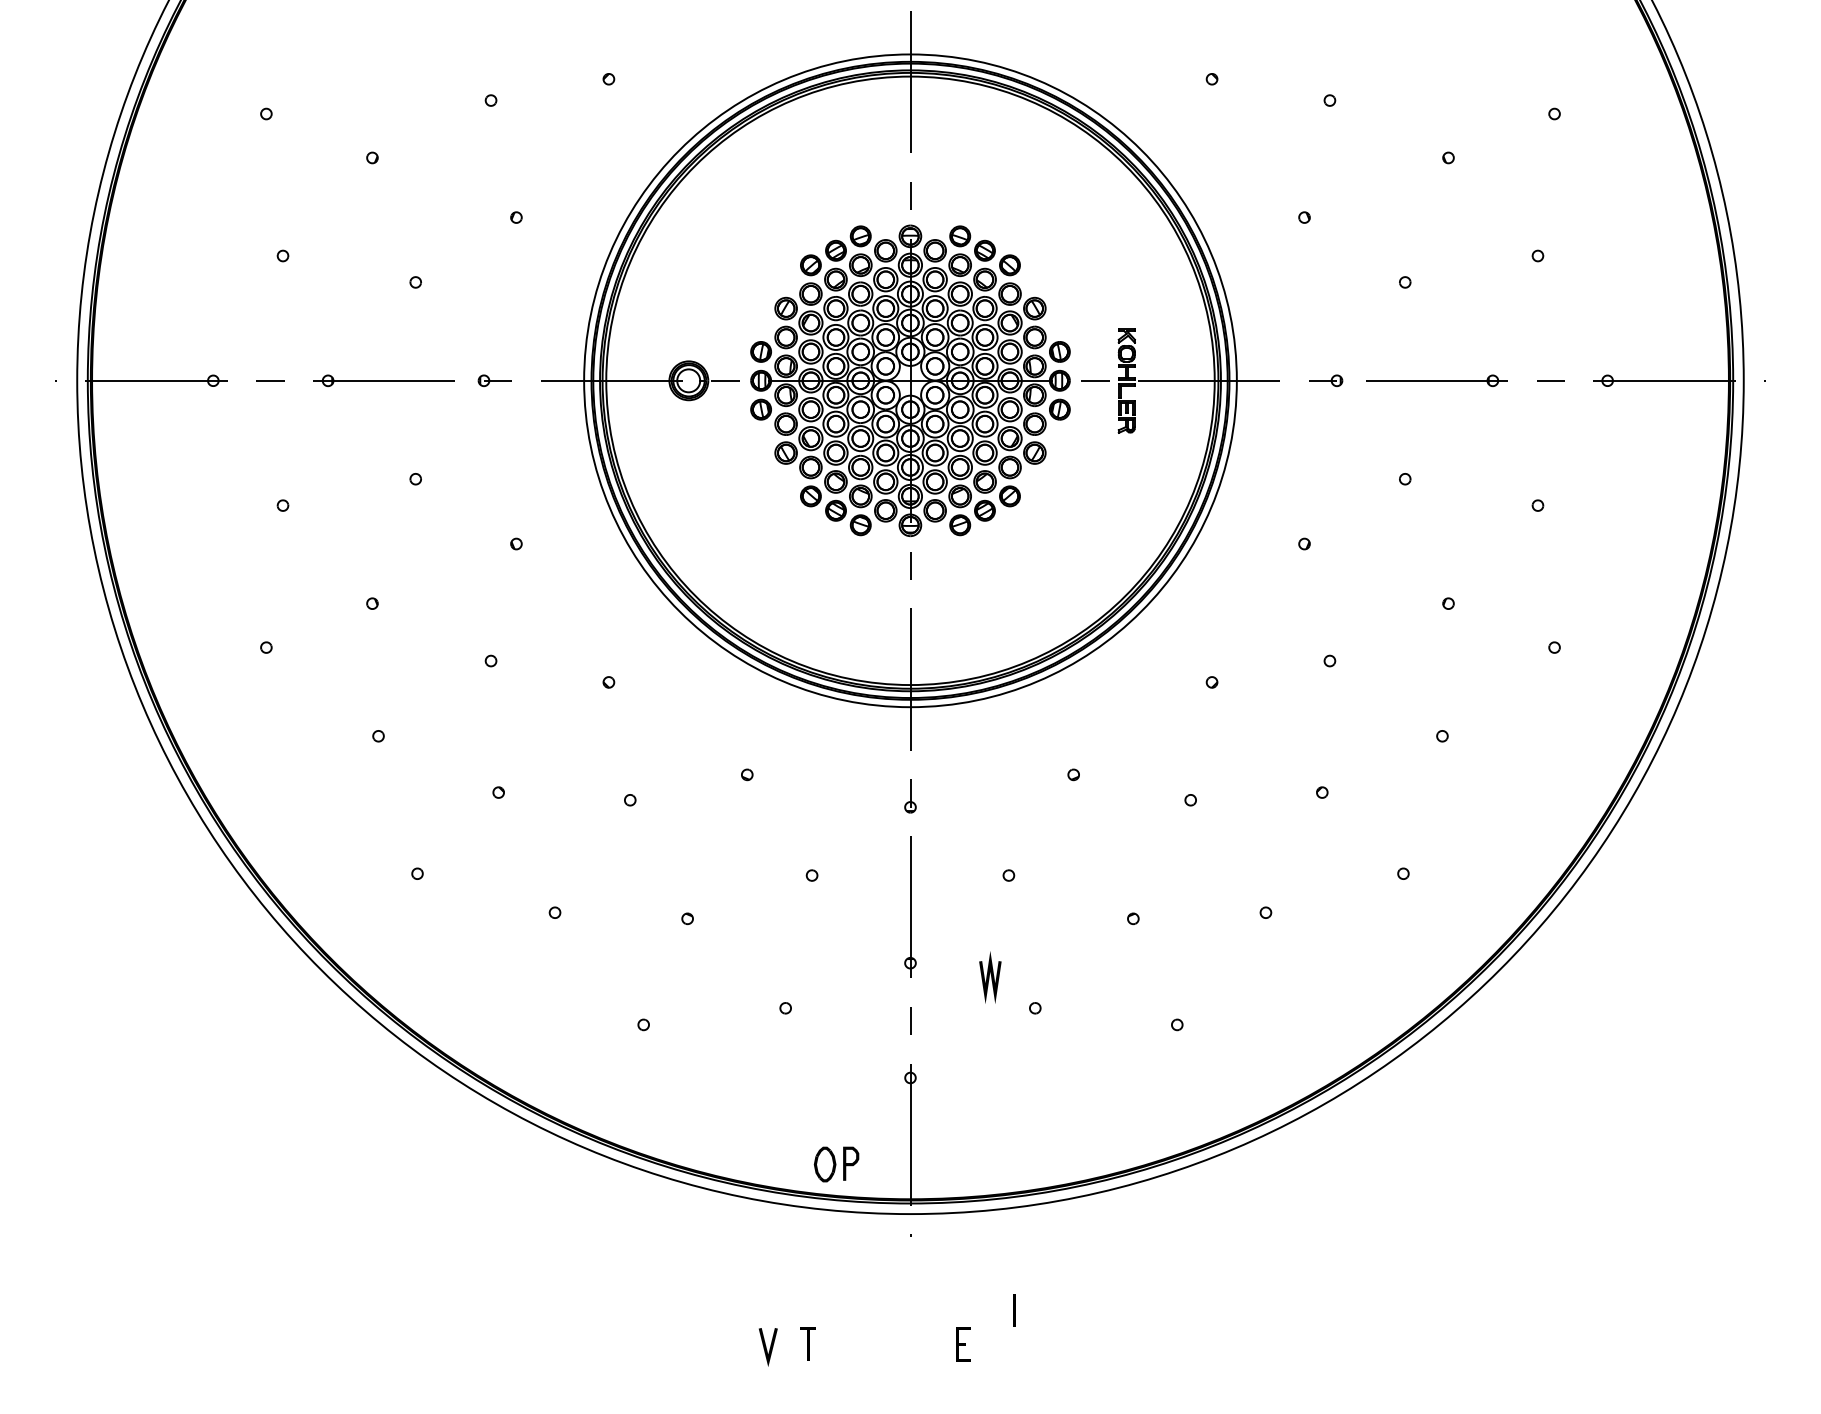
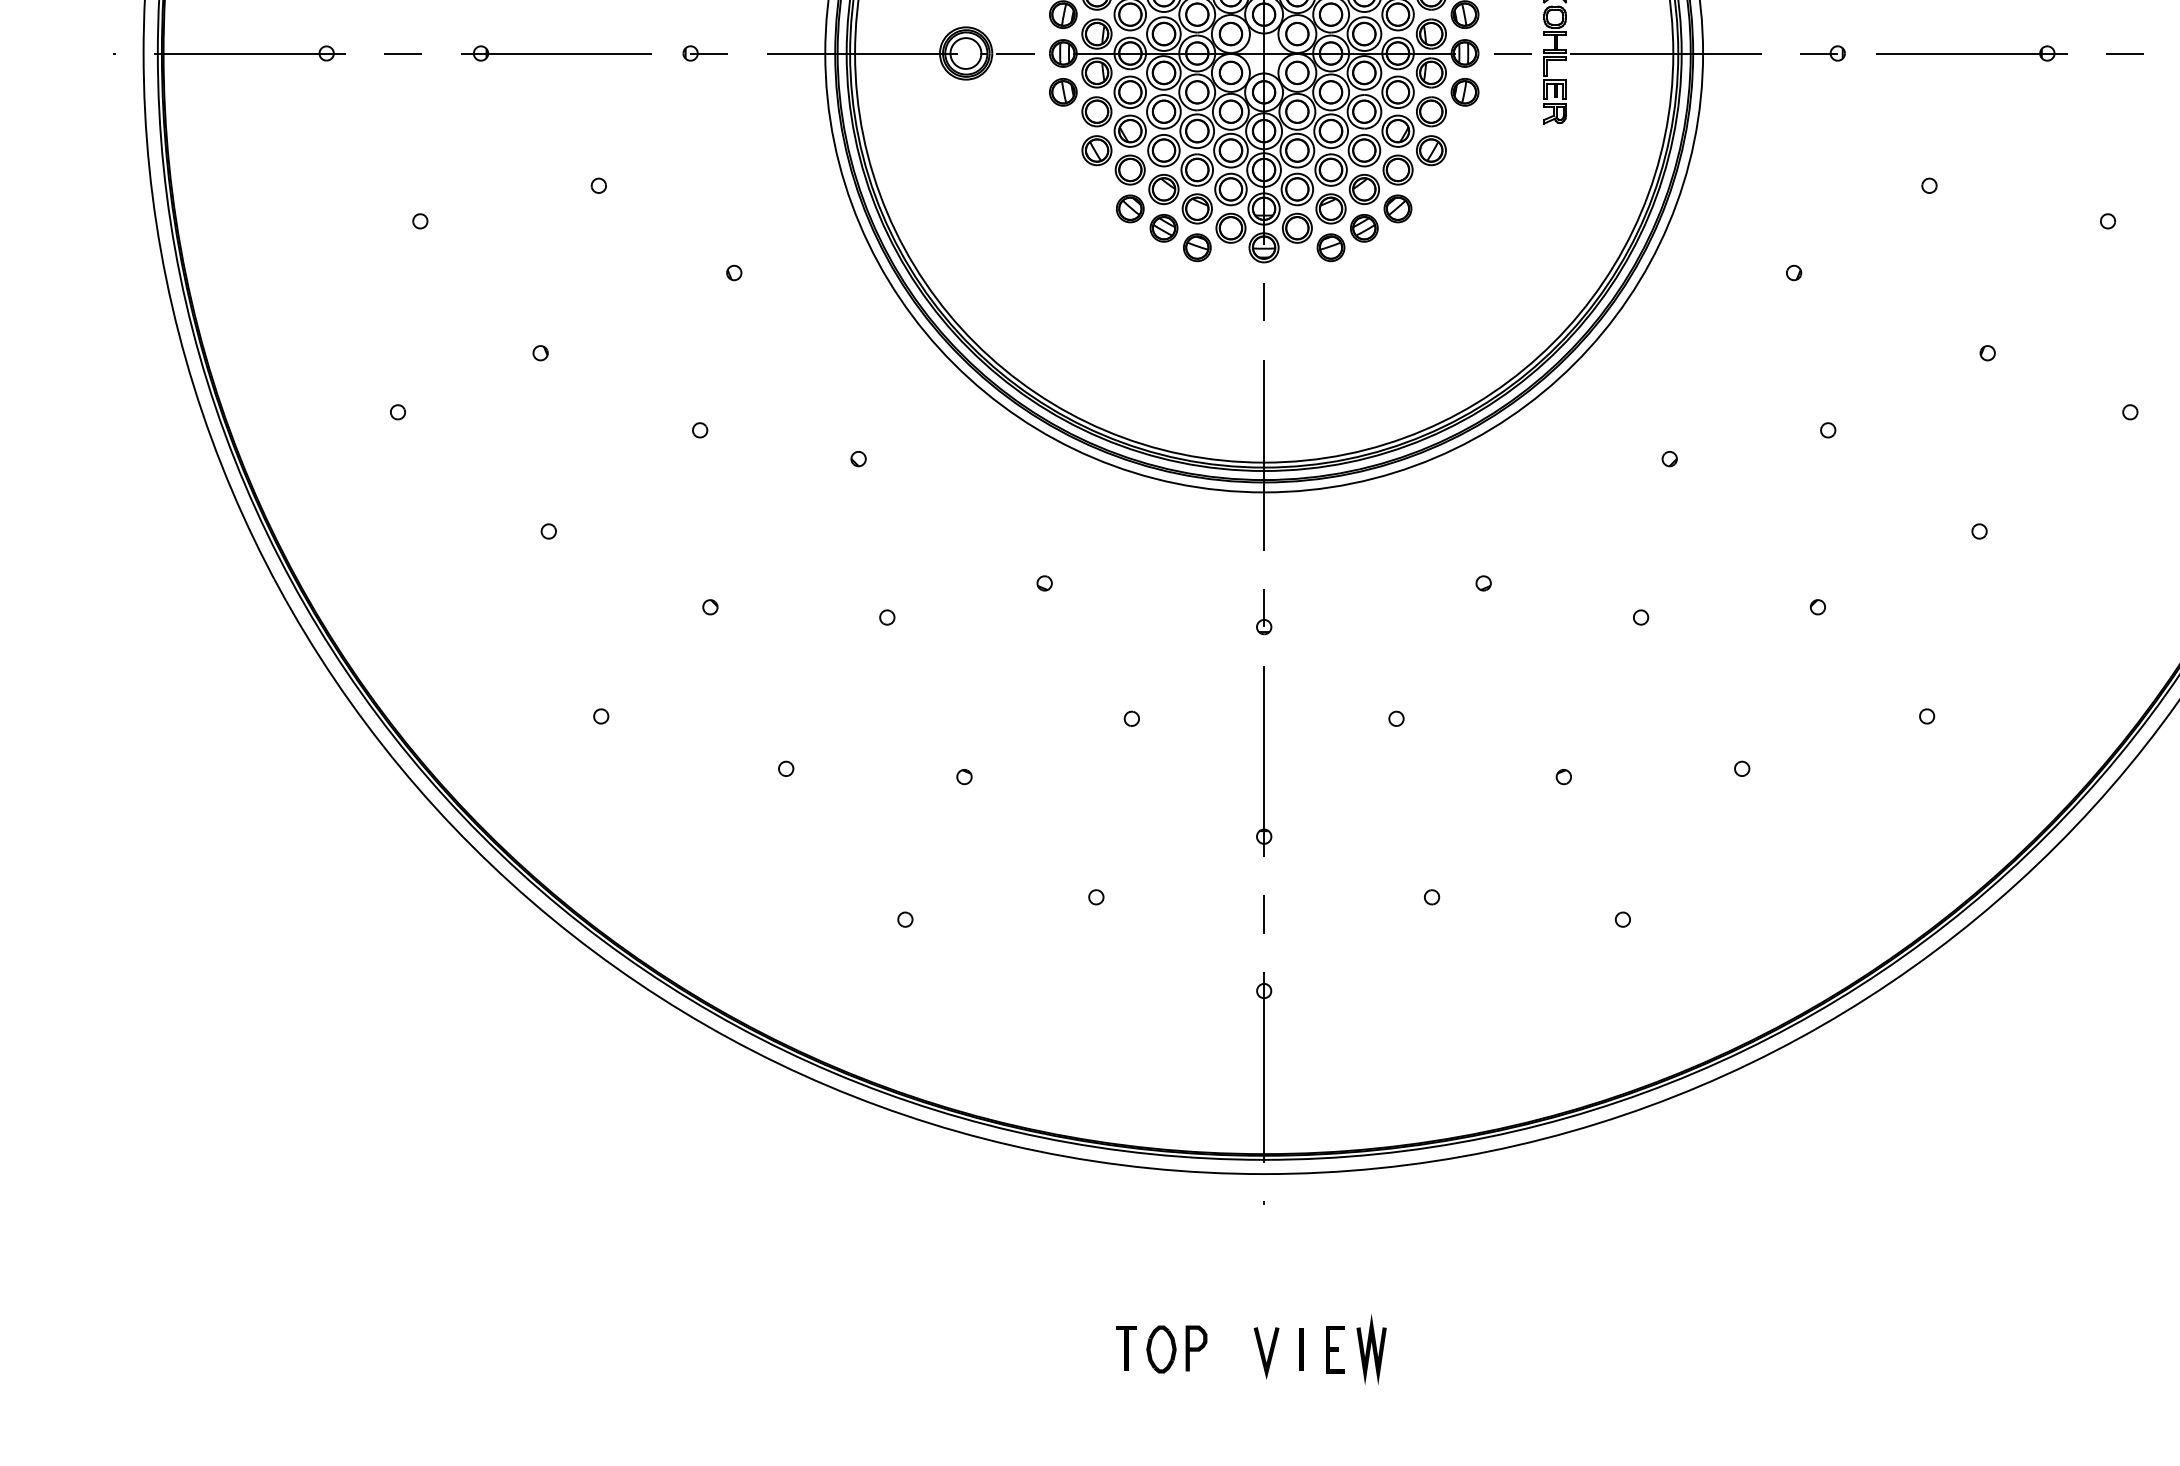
line: (989, 977) -> (1370, 1349), moved
part: (836, 1164) -> (1176, 1349), moved
line: (1014, 1310) -> (1301, 1349), moved
line: (769, 1348) -> (1268, 1354), moved

